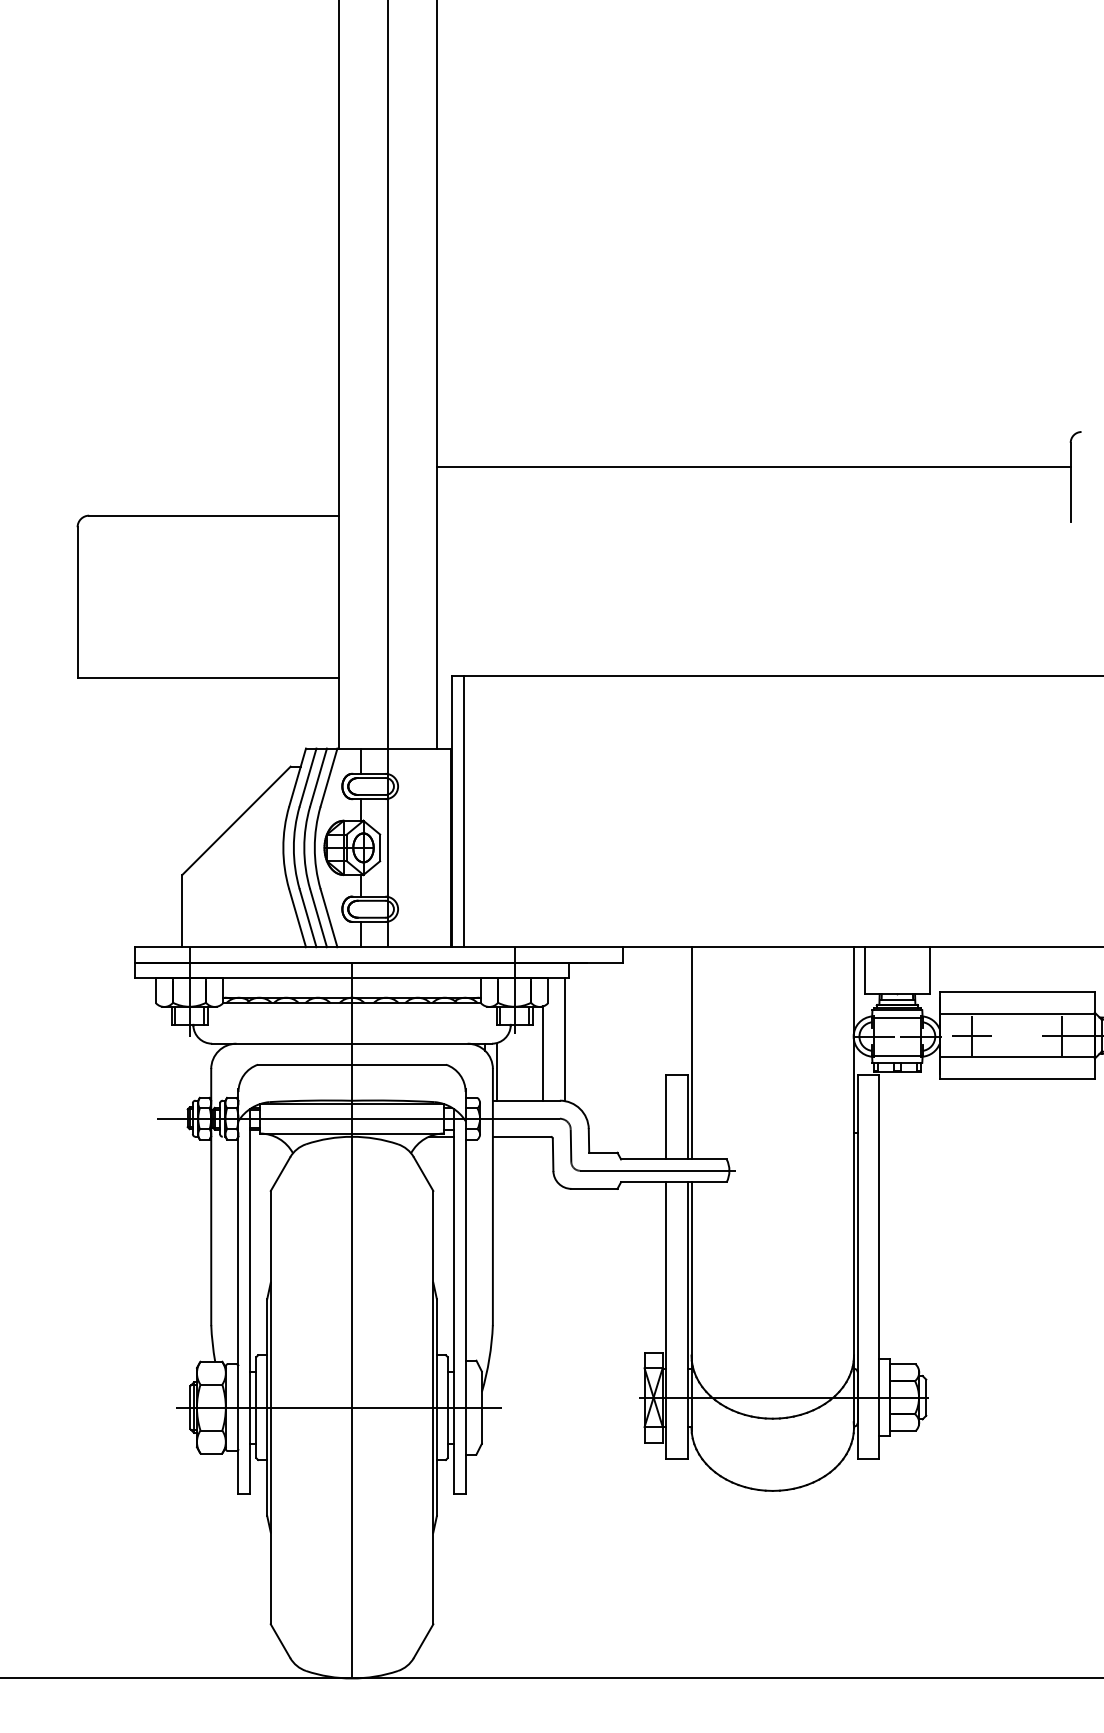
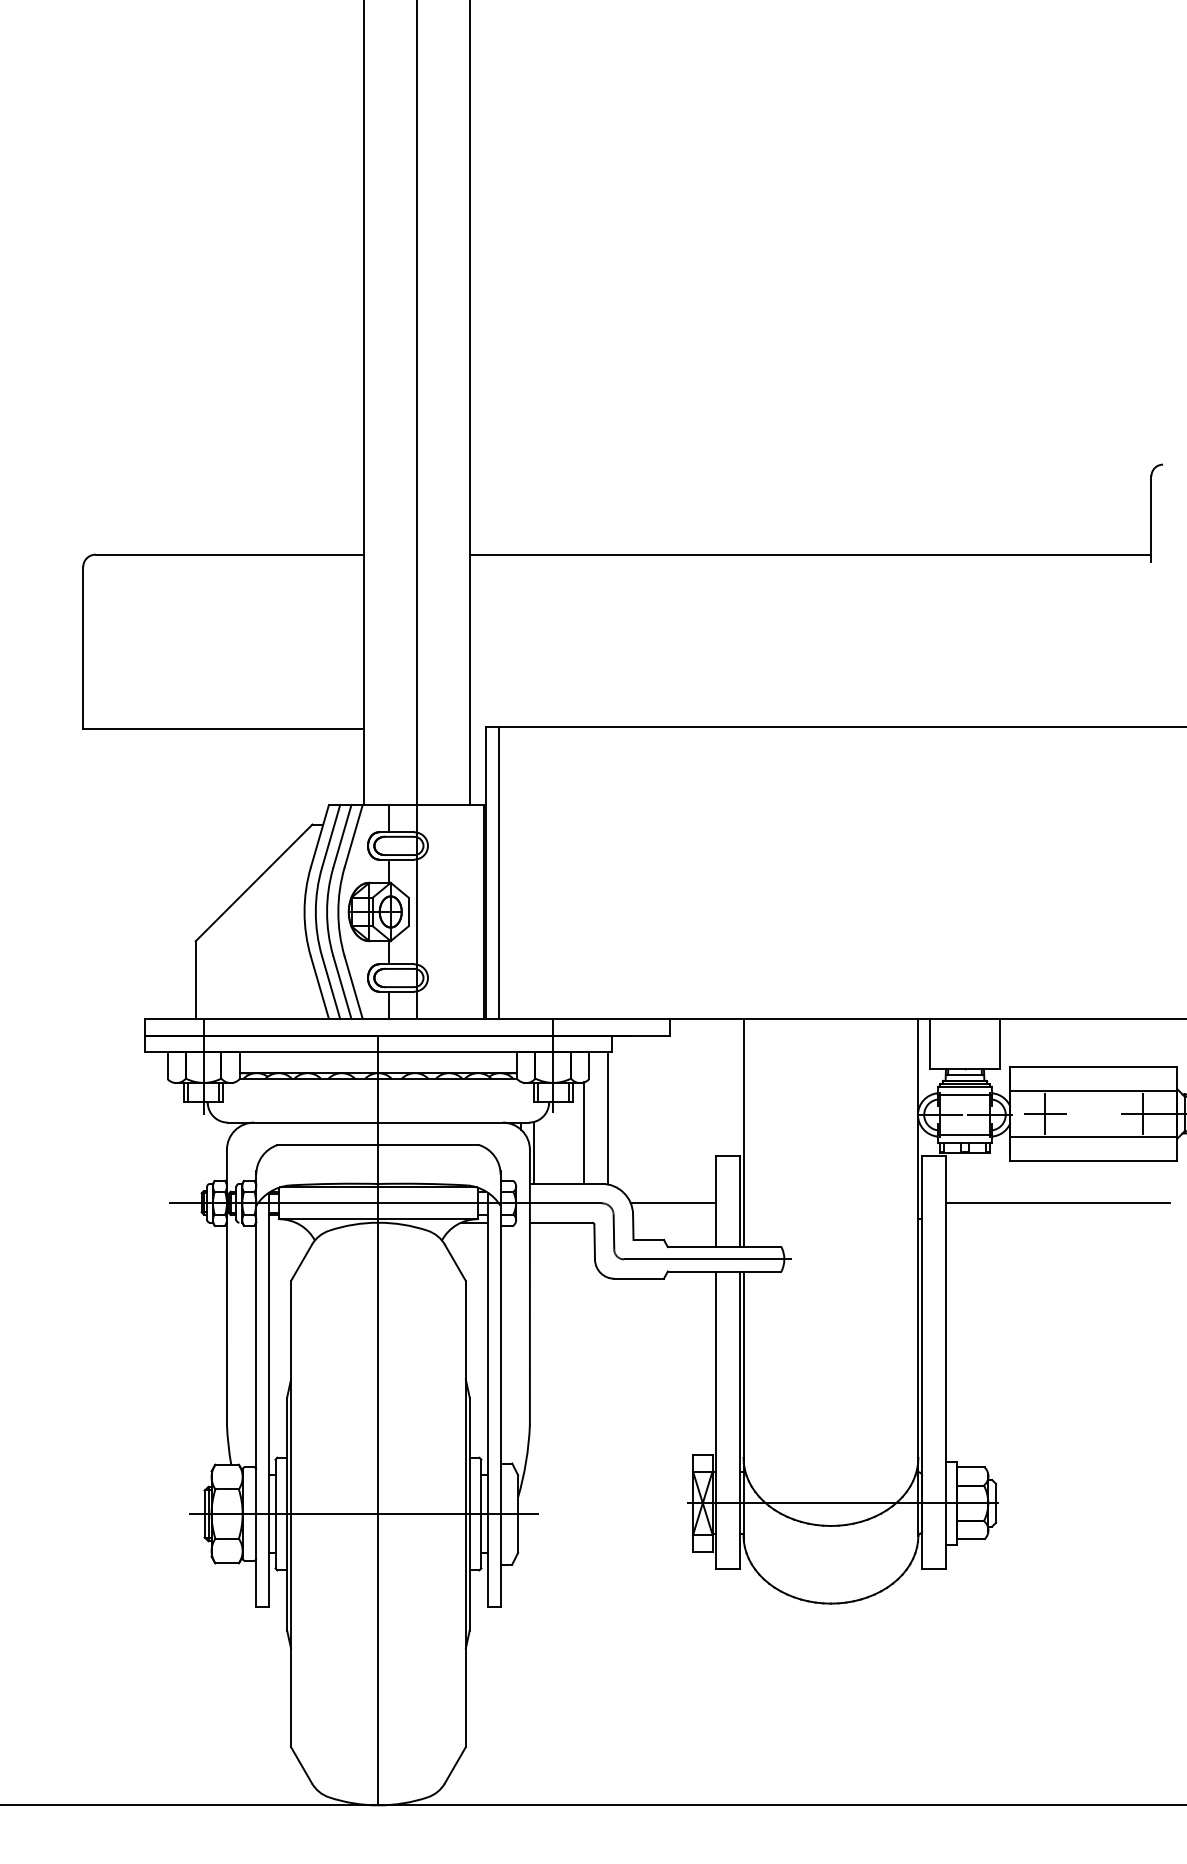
line: (753, 467) -> (810, 554), moved
line: (626, 1118) -> (673, 1203), added
line: (983, 1118) -> (1057, 1203), added

